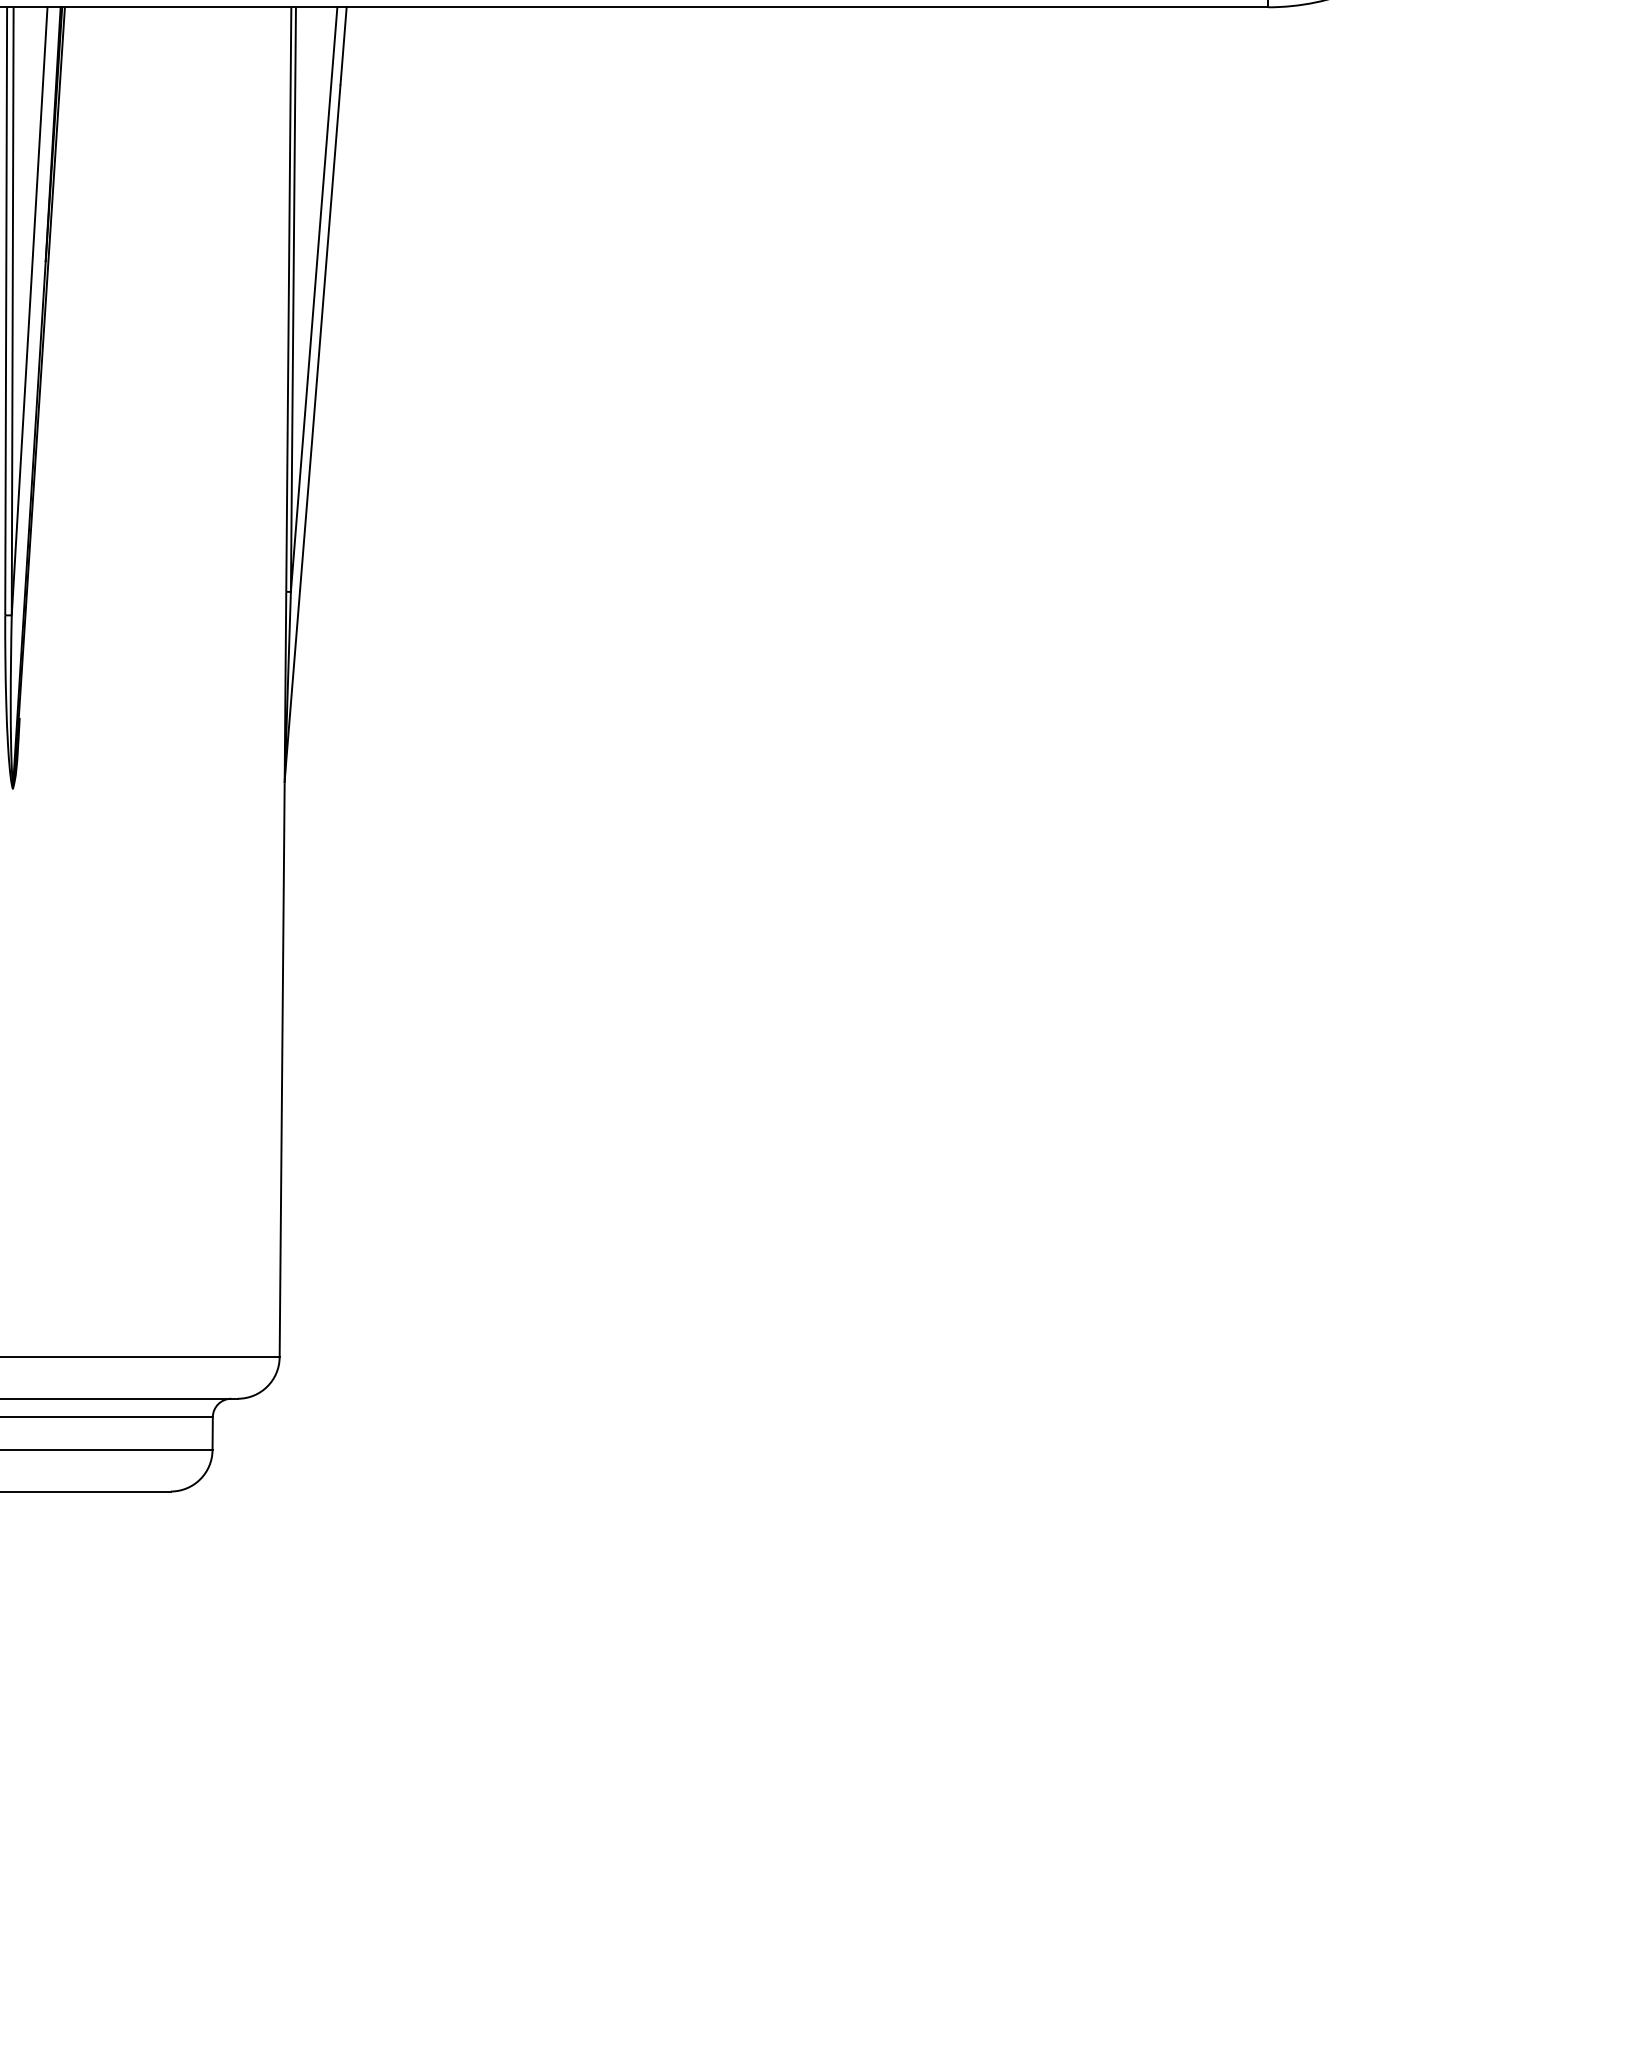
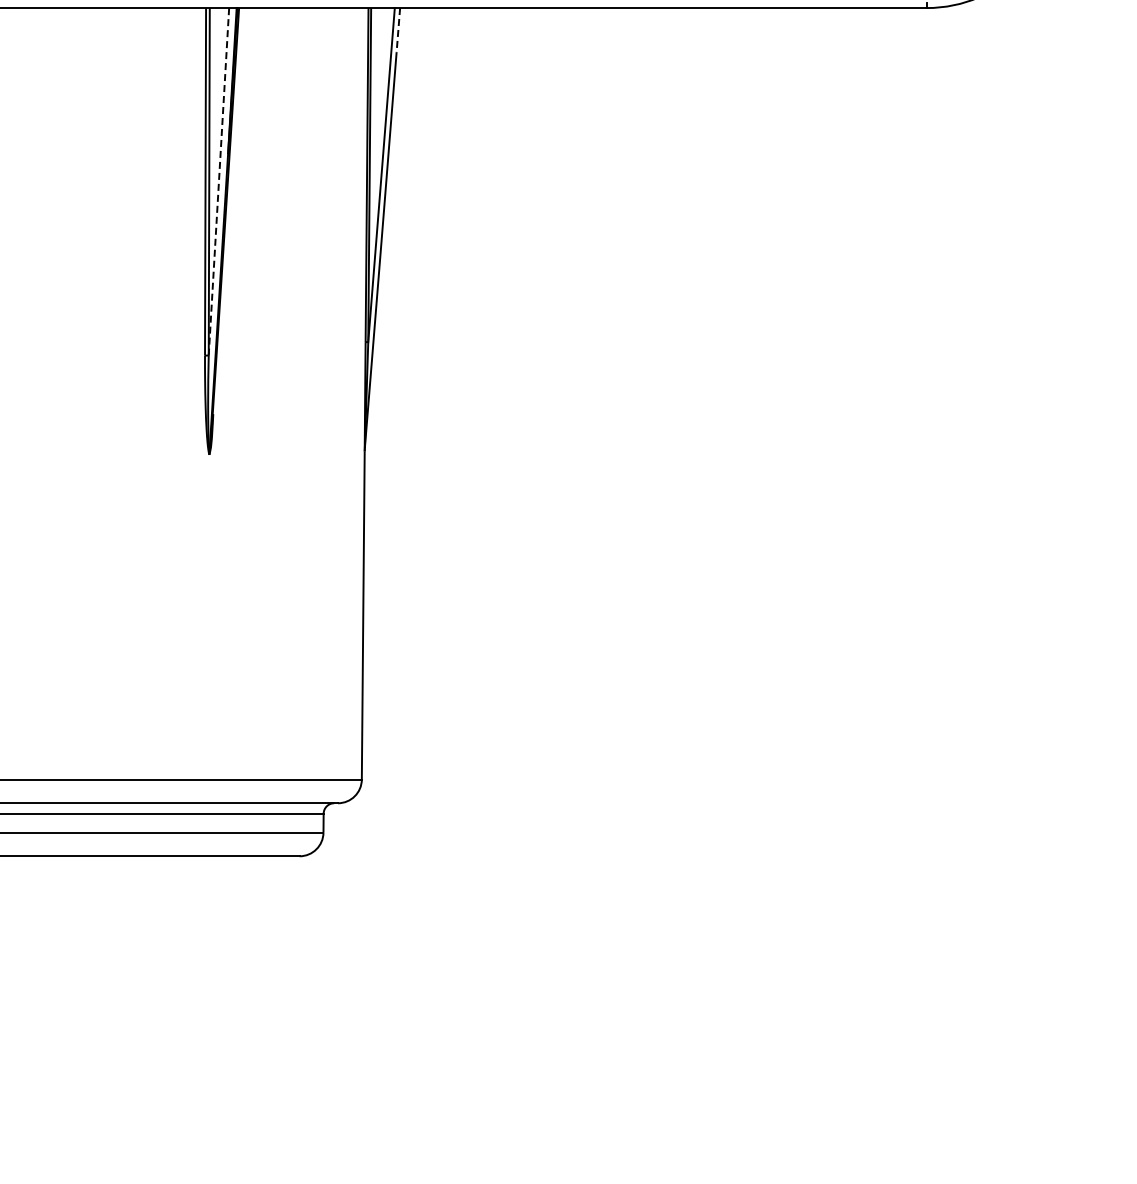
line: (343, 46) -> (398, 30), solid -> dashed
line: (28, 310) -> (218, 181), solid -> dashed

